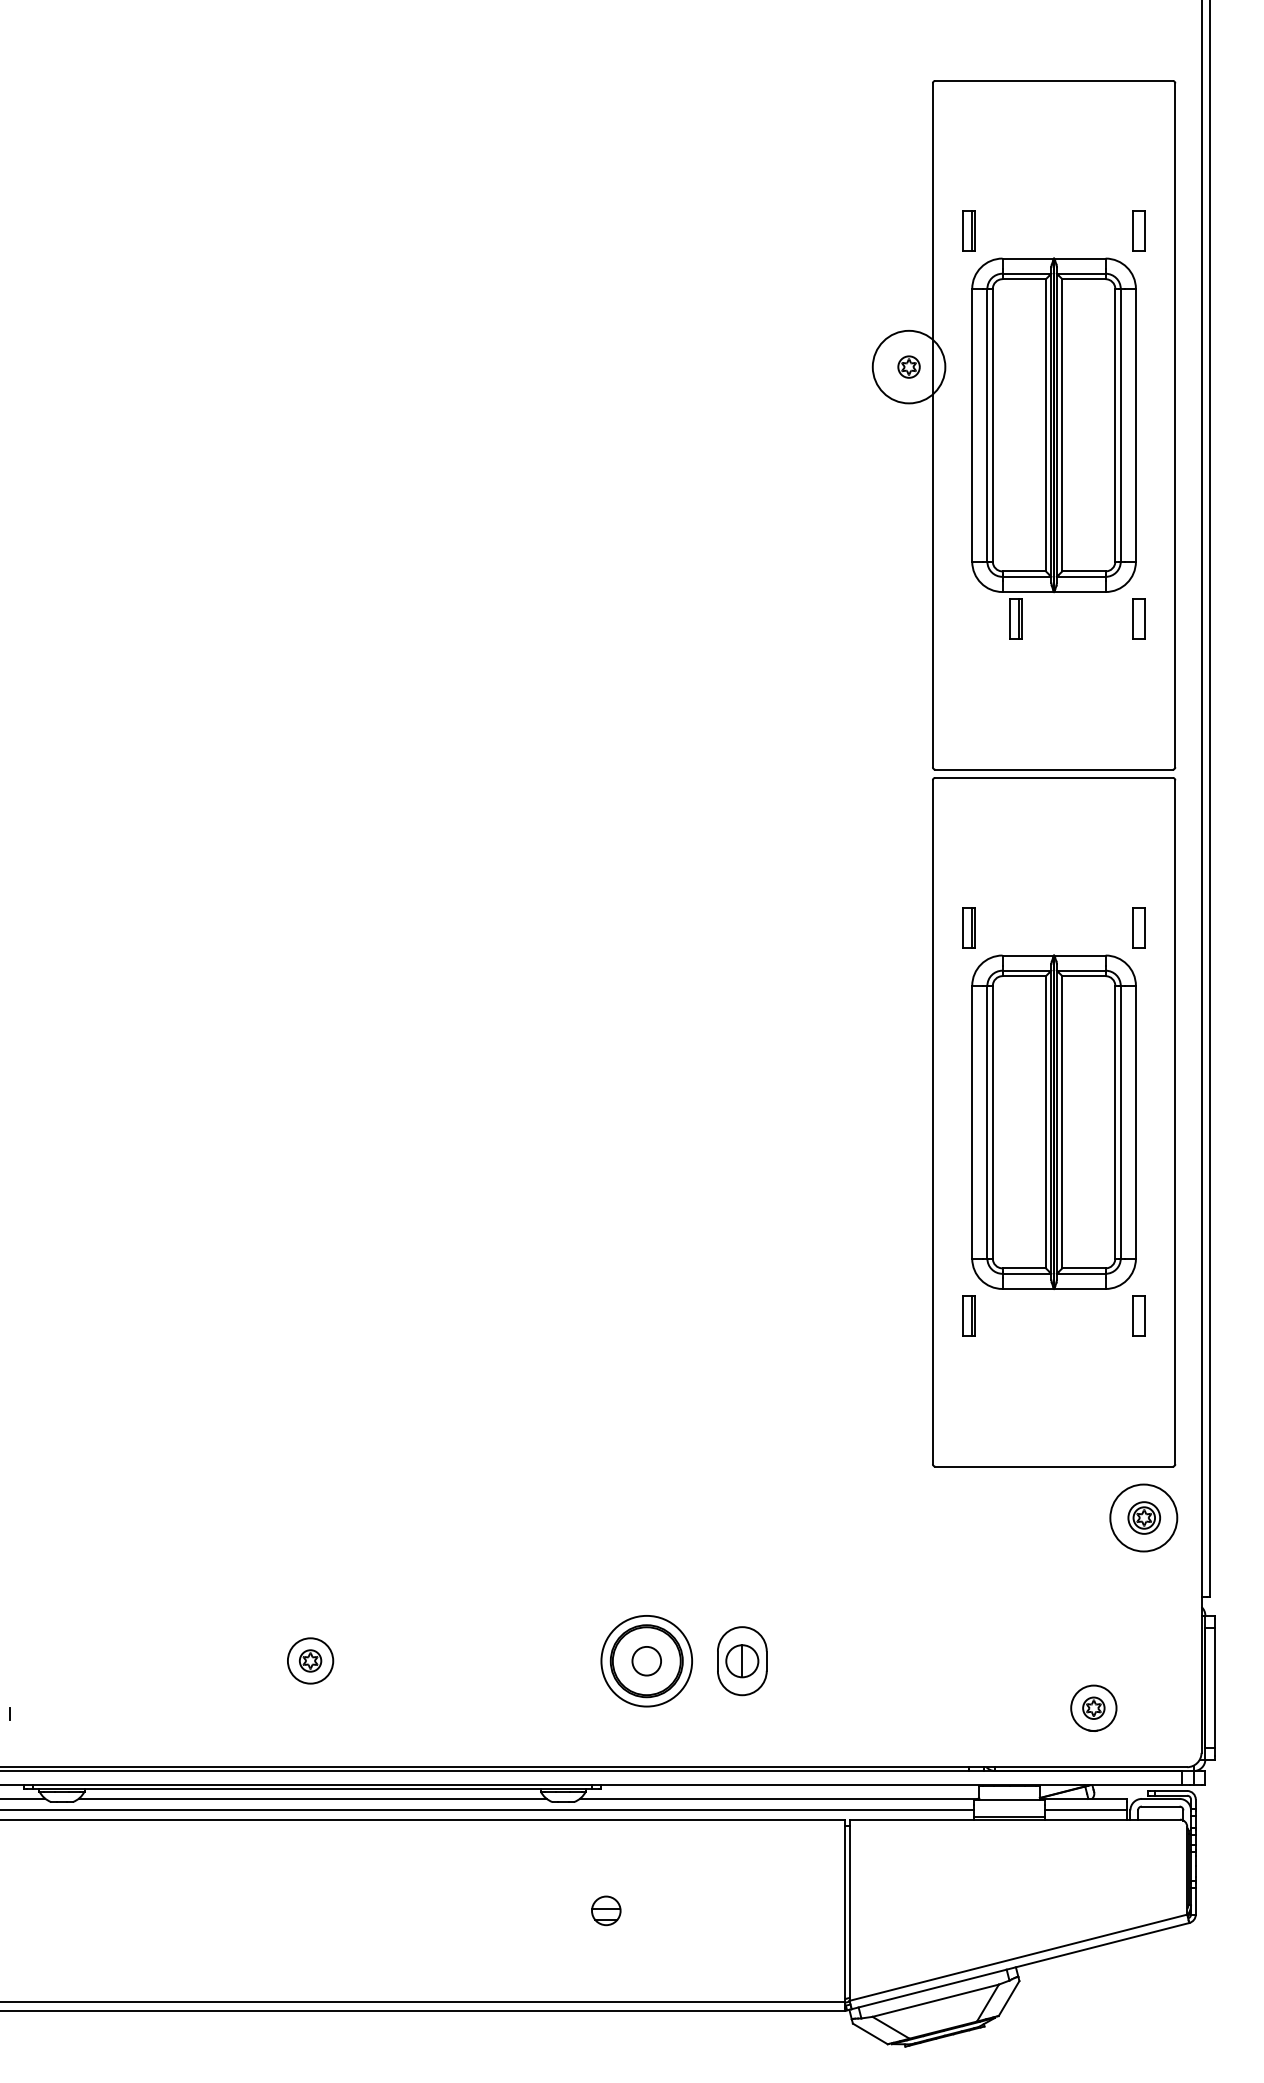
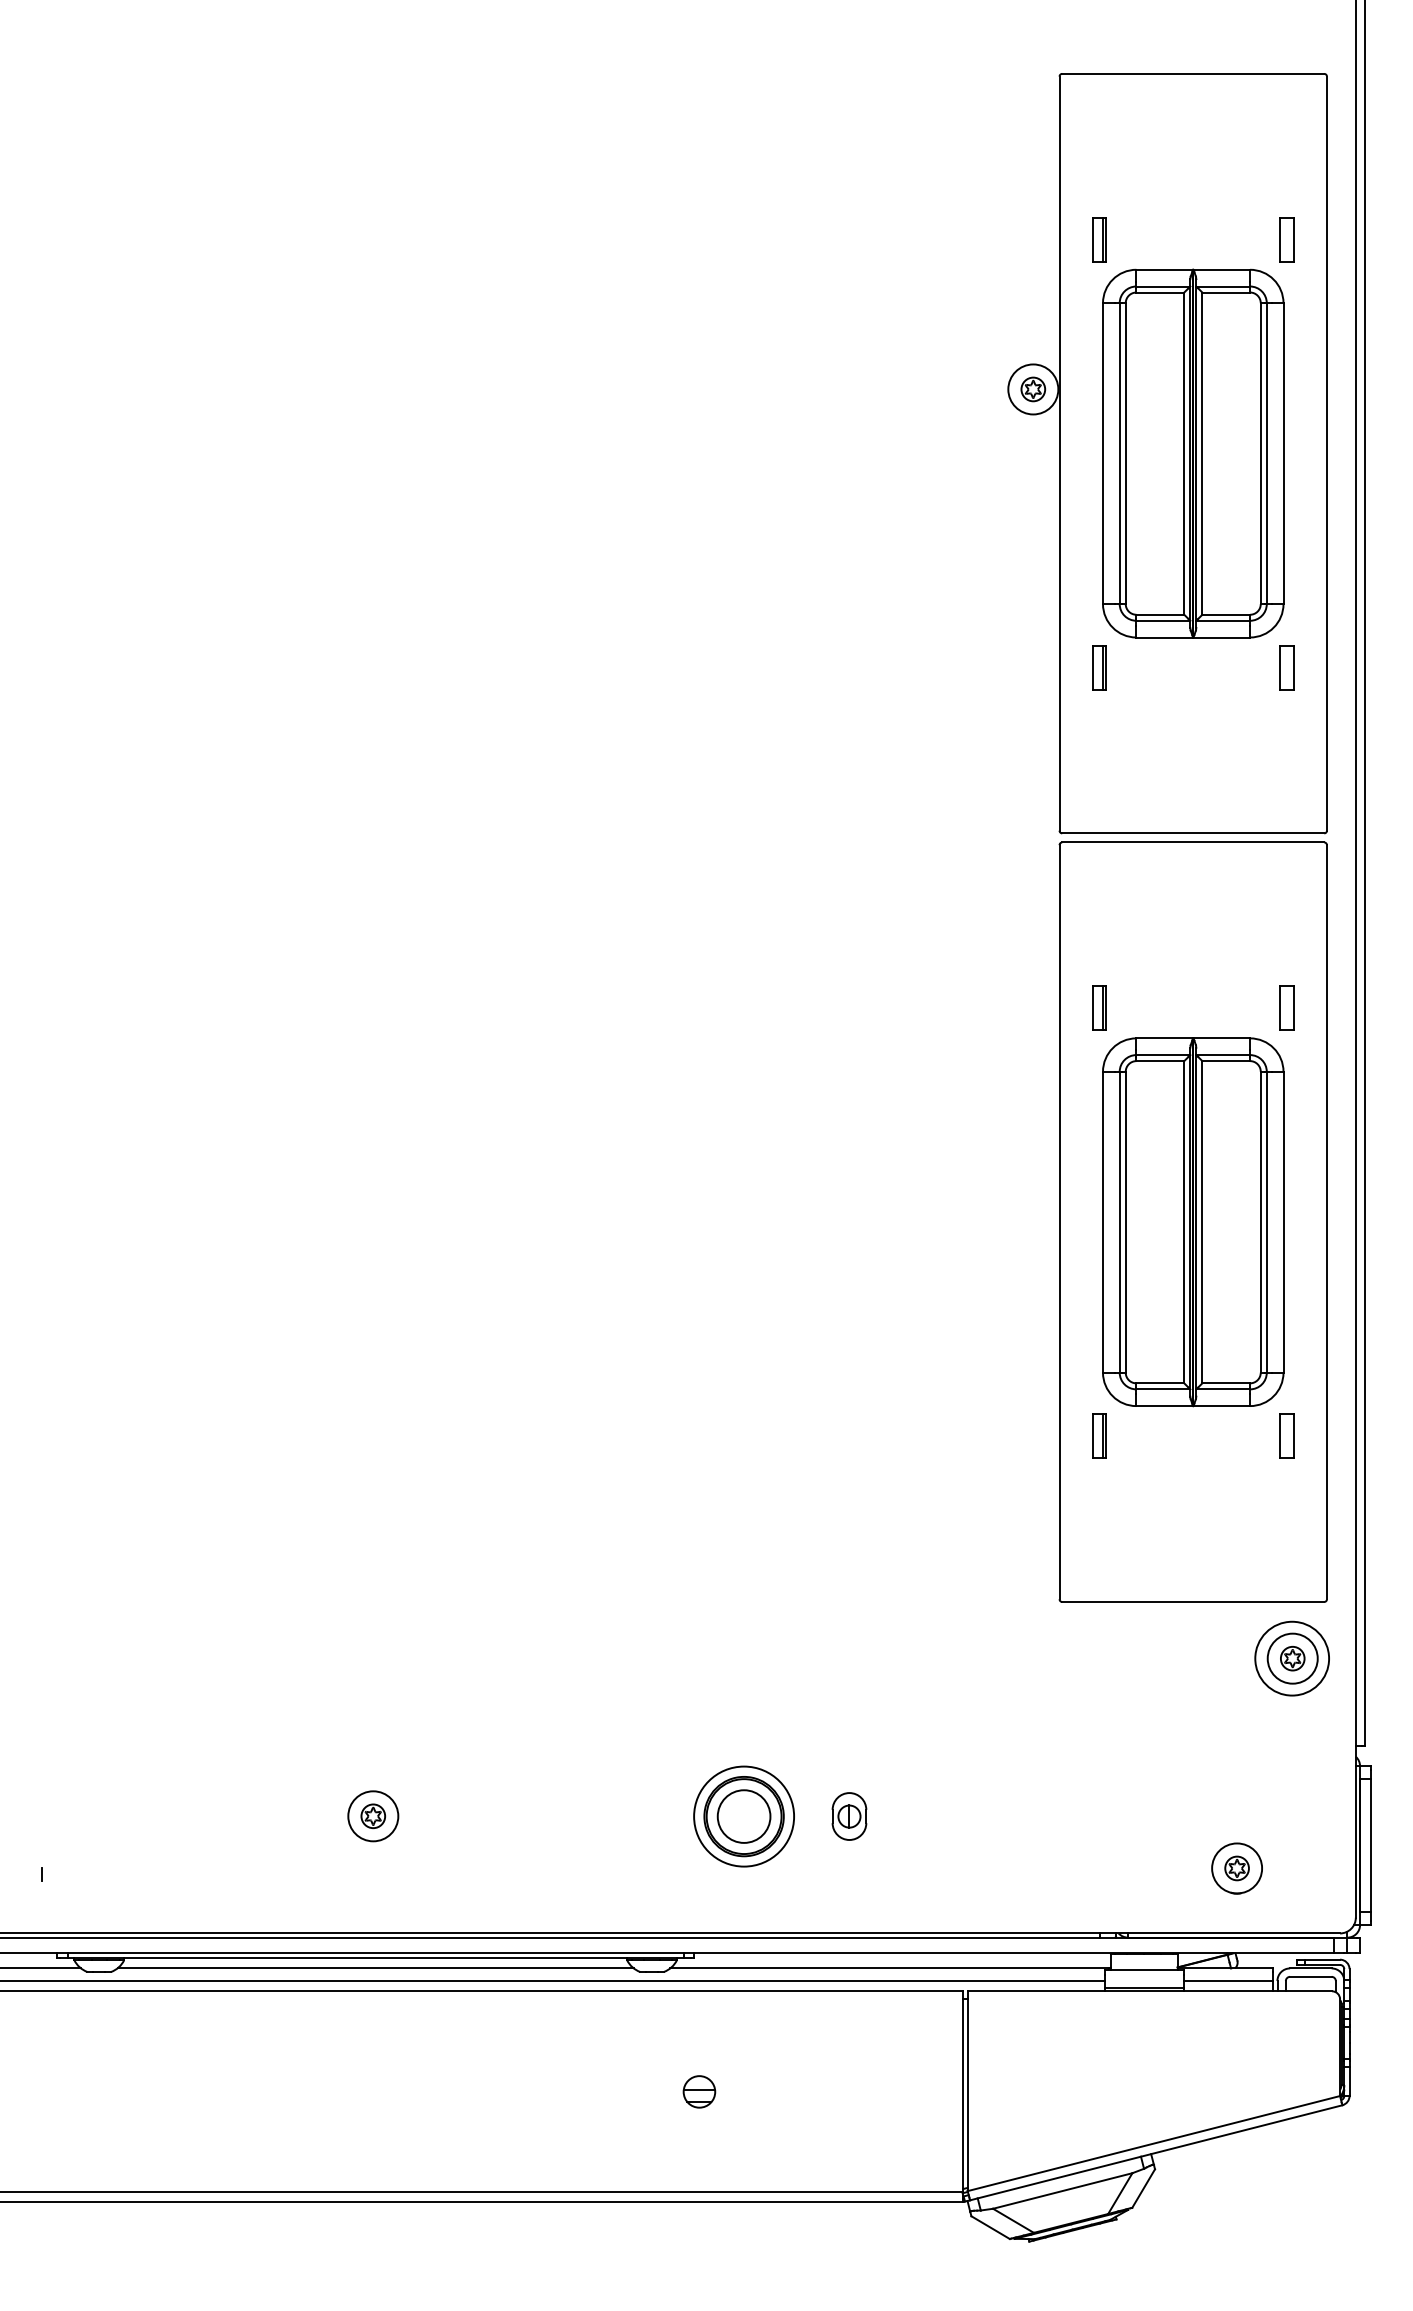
circle: (909, 367) -> (1033, 389), size x0.62
part: (1016, 619) -> (1099, 667), moved
circle: (1144, 1517) -> (1292, 1658), size x1.43
circle: (646, 1661) -> (743, 1816), size x1.67
part: (742, 1661) -> (849, 1816), size x0.62

